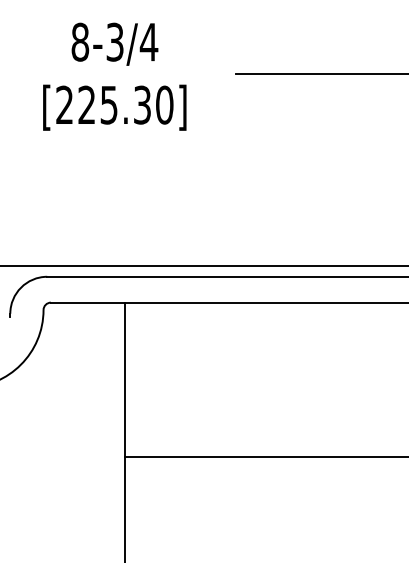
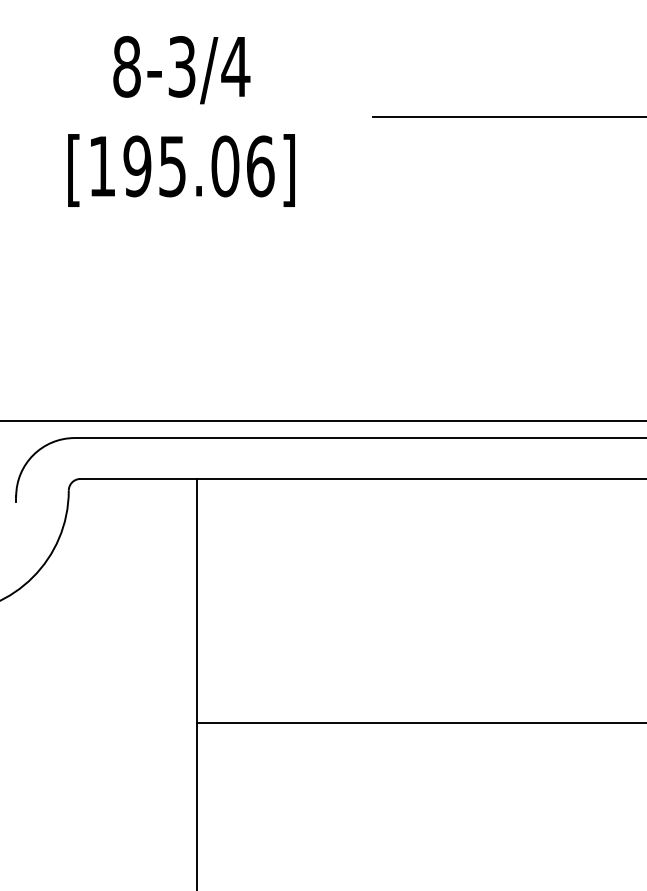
text: (114, 104) -> (181, 165), [225.30] -> [195.06]

